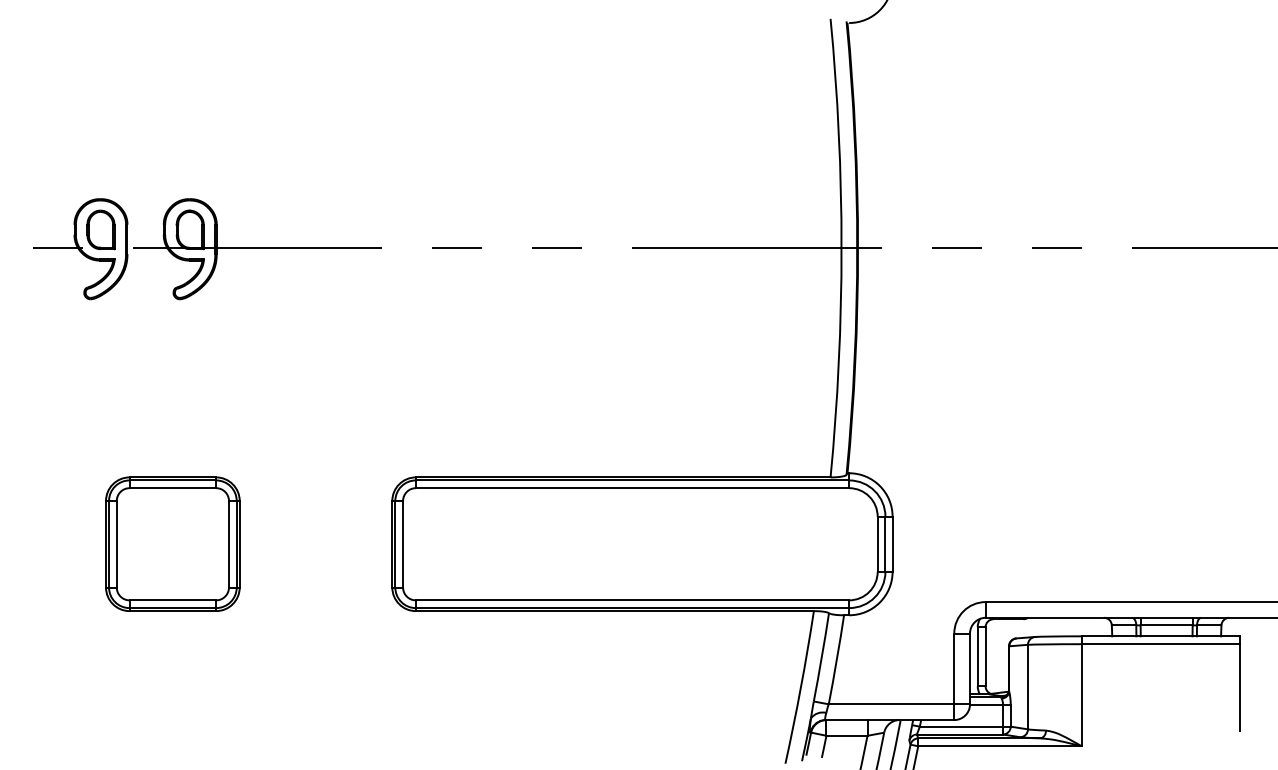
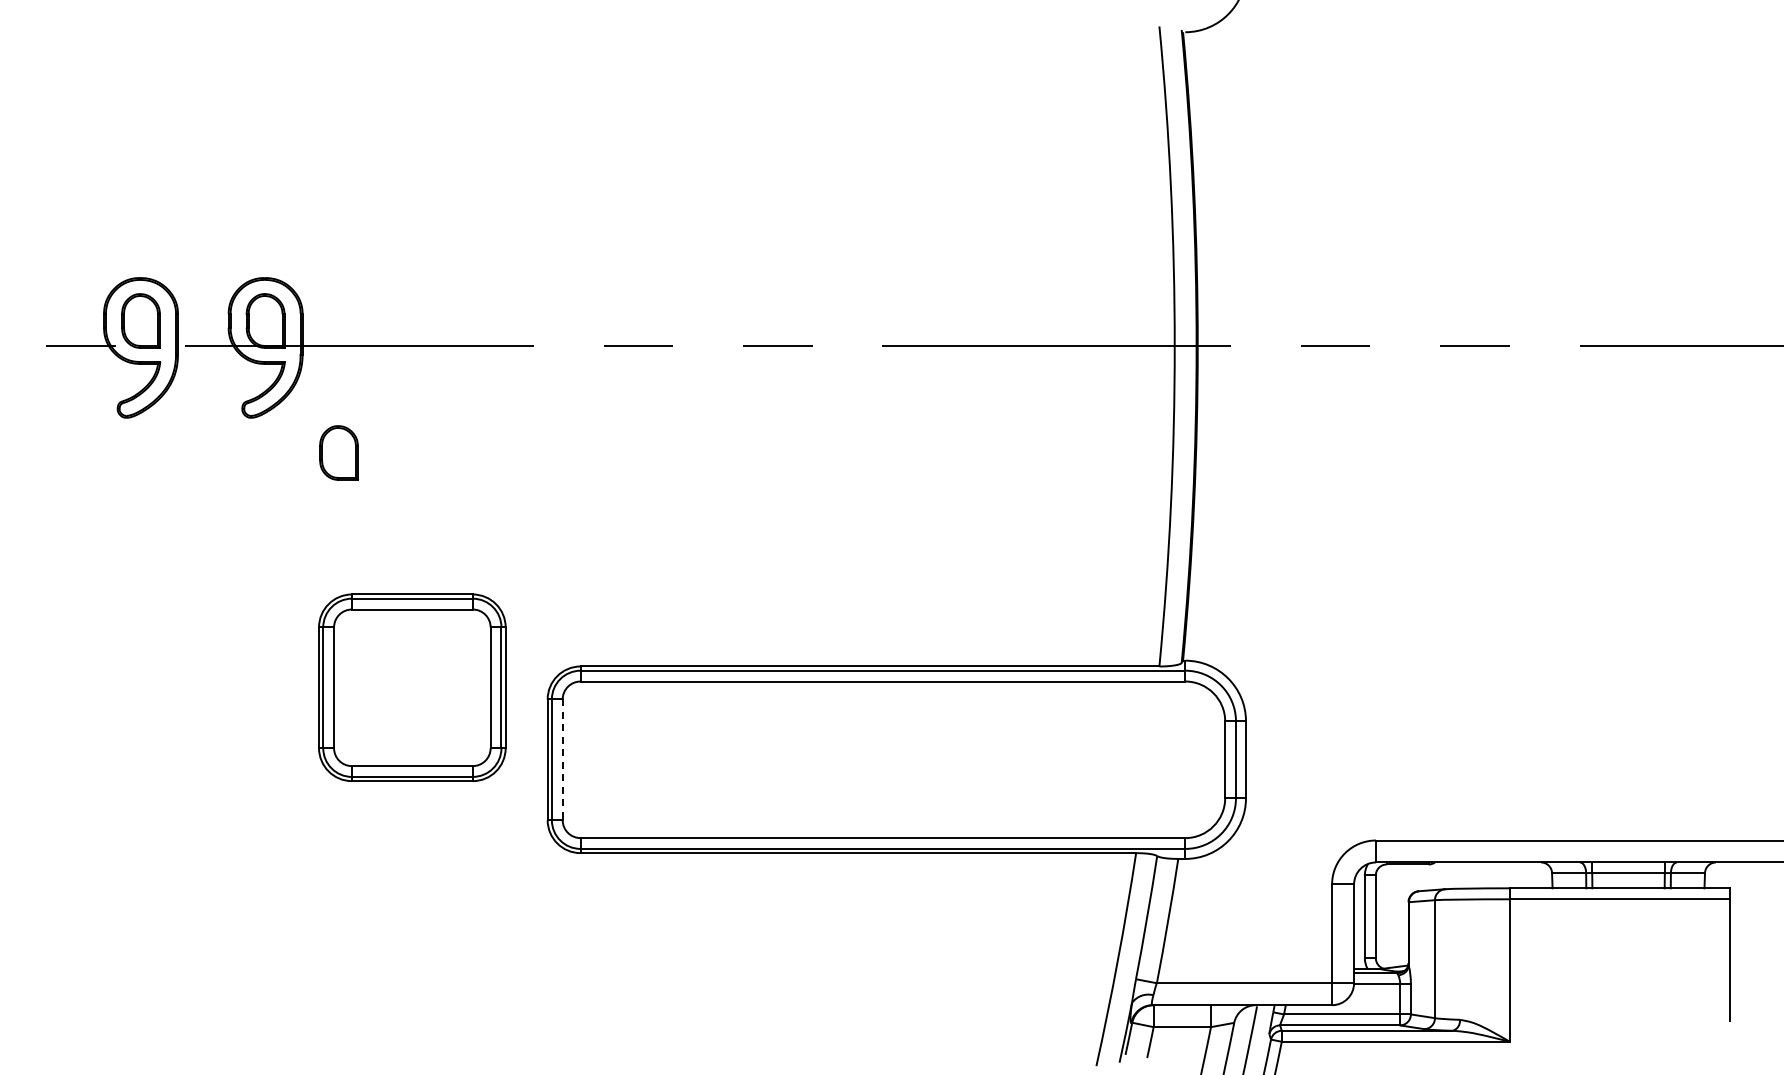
part: (242, 324) -> (338, 452), added
part: (172, 544) -> (412, 687), moved
line: (402, 544) -> (562, 760), solid -> dashed

